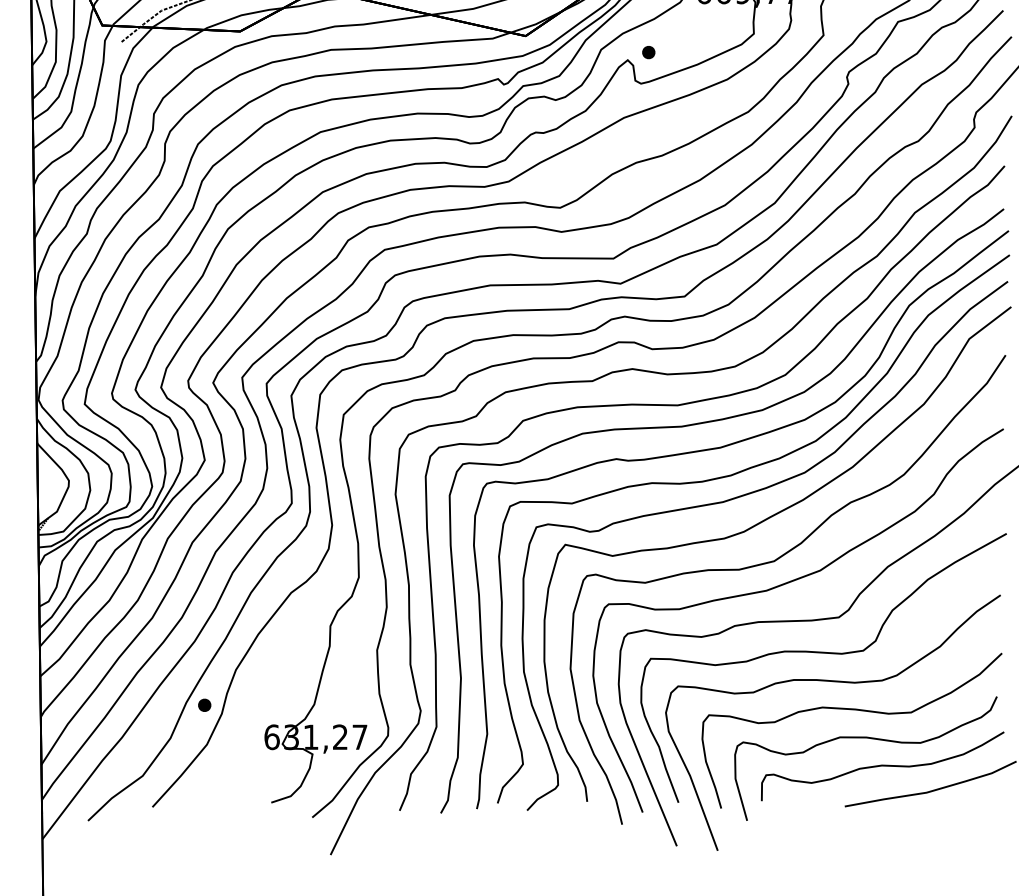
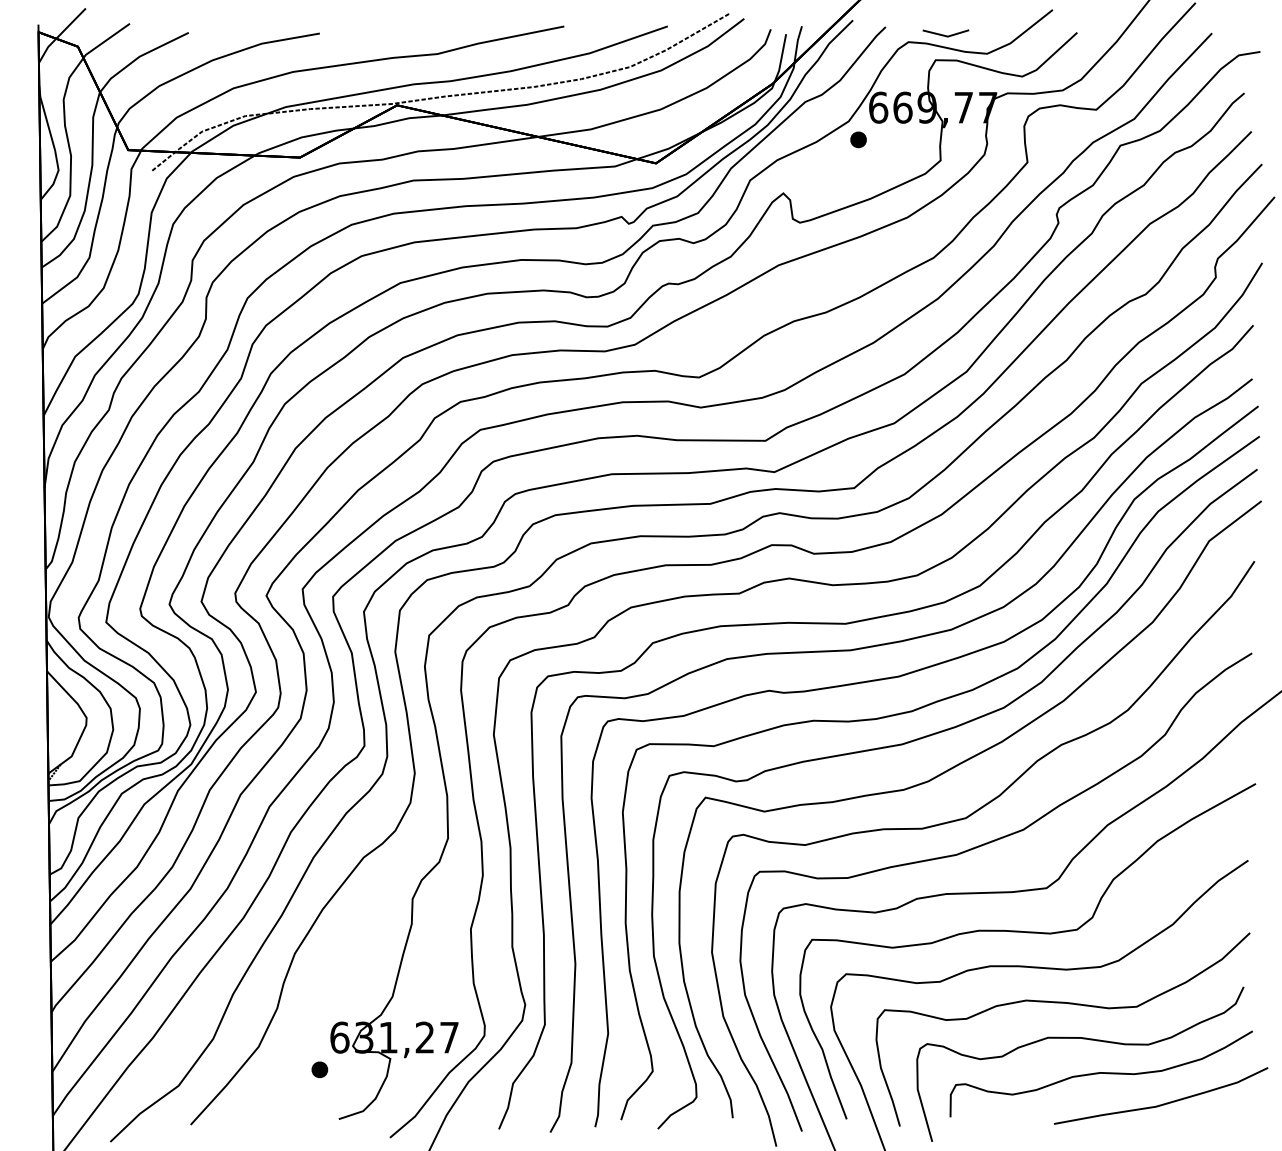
part: (648, 52) -> (858, 139), moved
part: (204, 705) -> (319, 1069), moved

